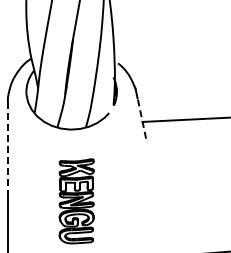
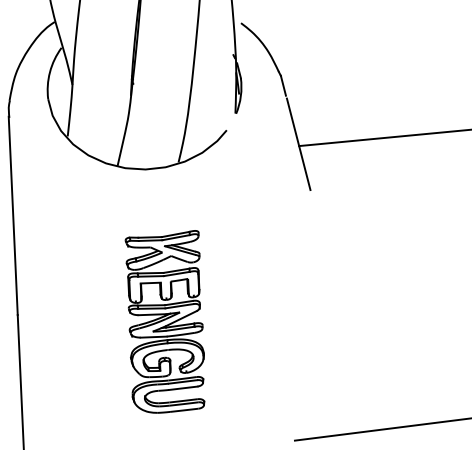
line: (142, 121) -> (298, 145), dashed -> solid
line: (7, 148) -> (12, 215), dashed -> solid

